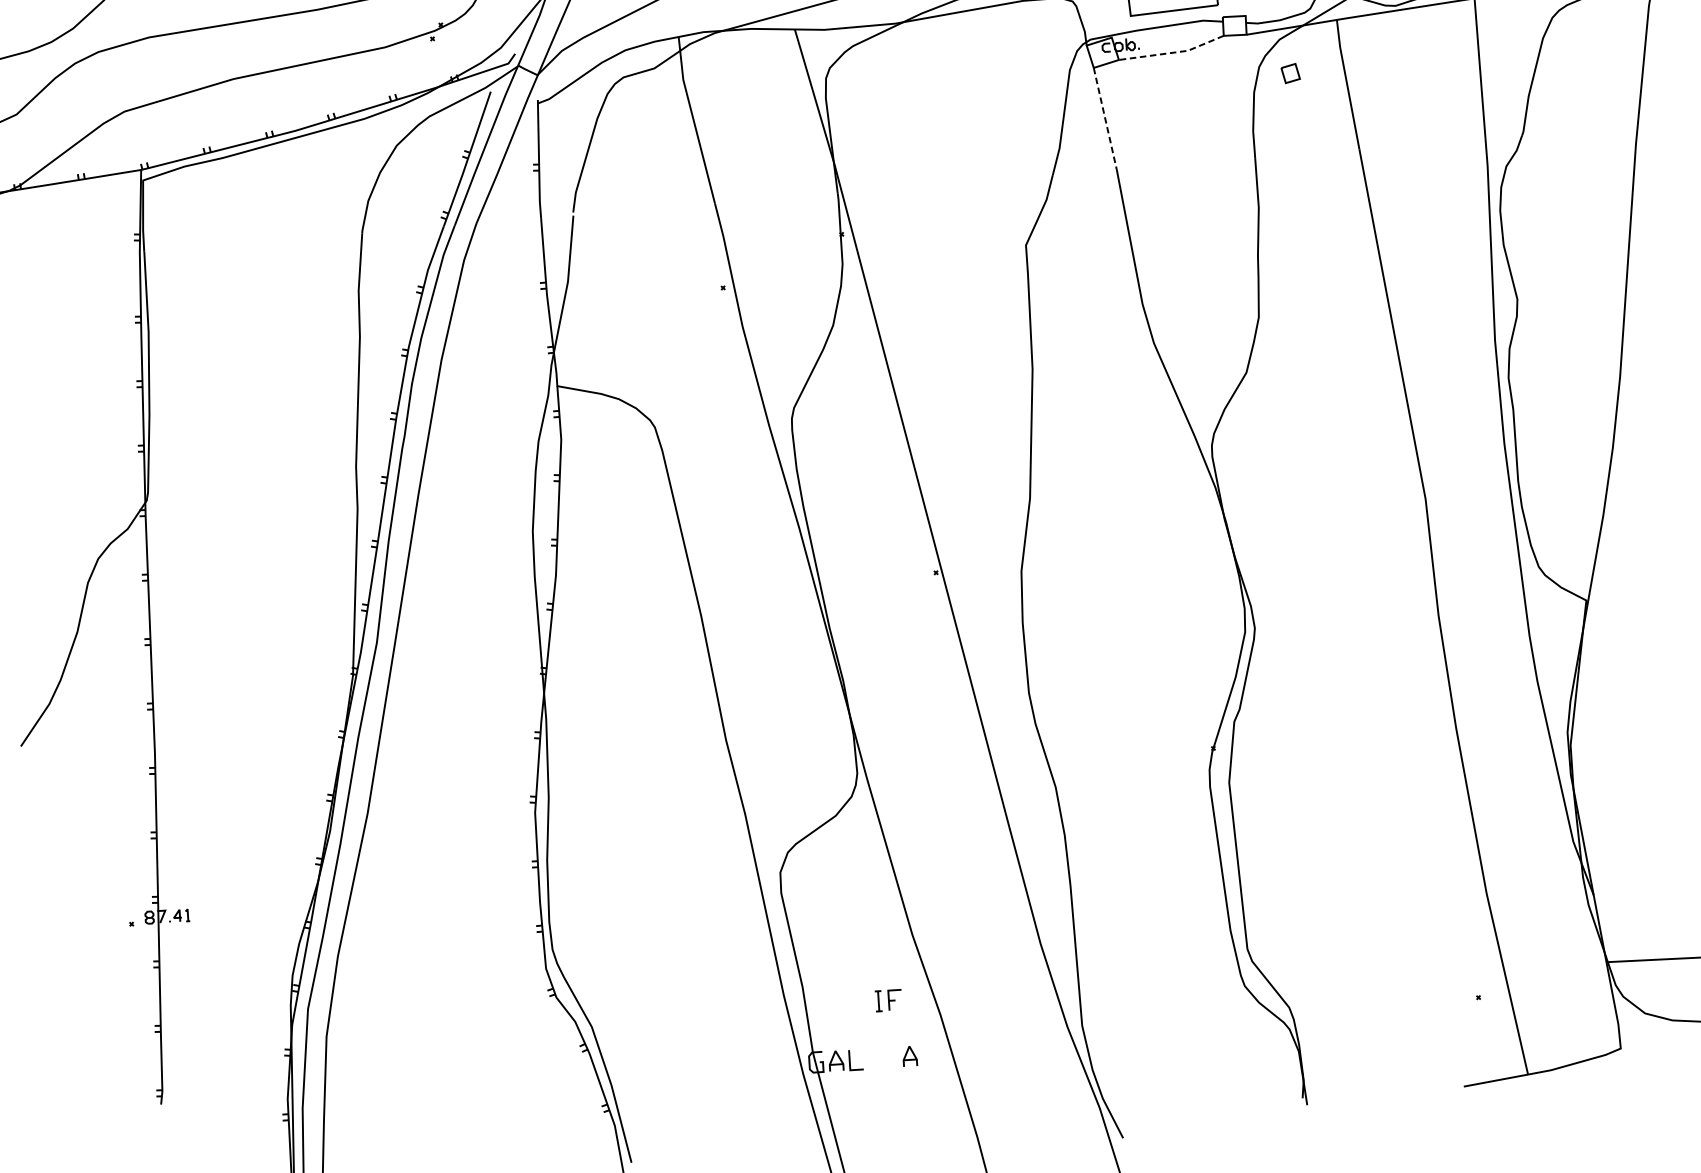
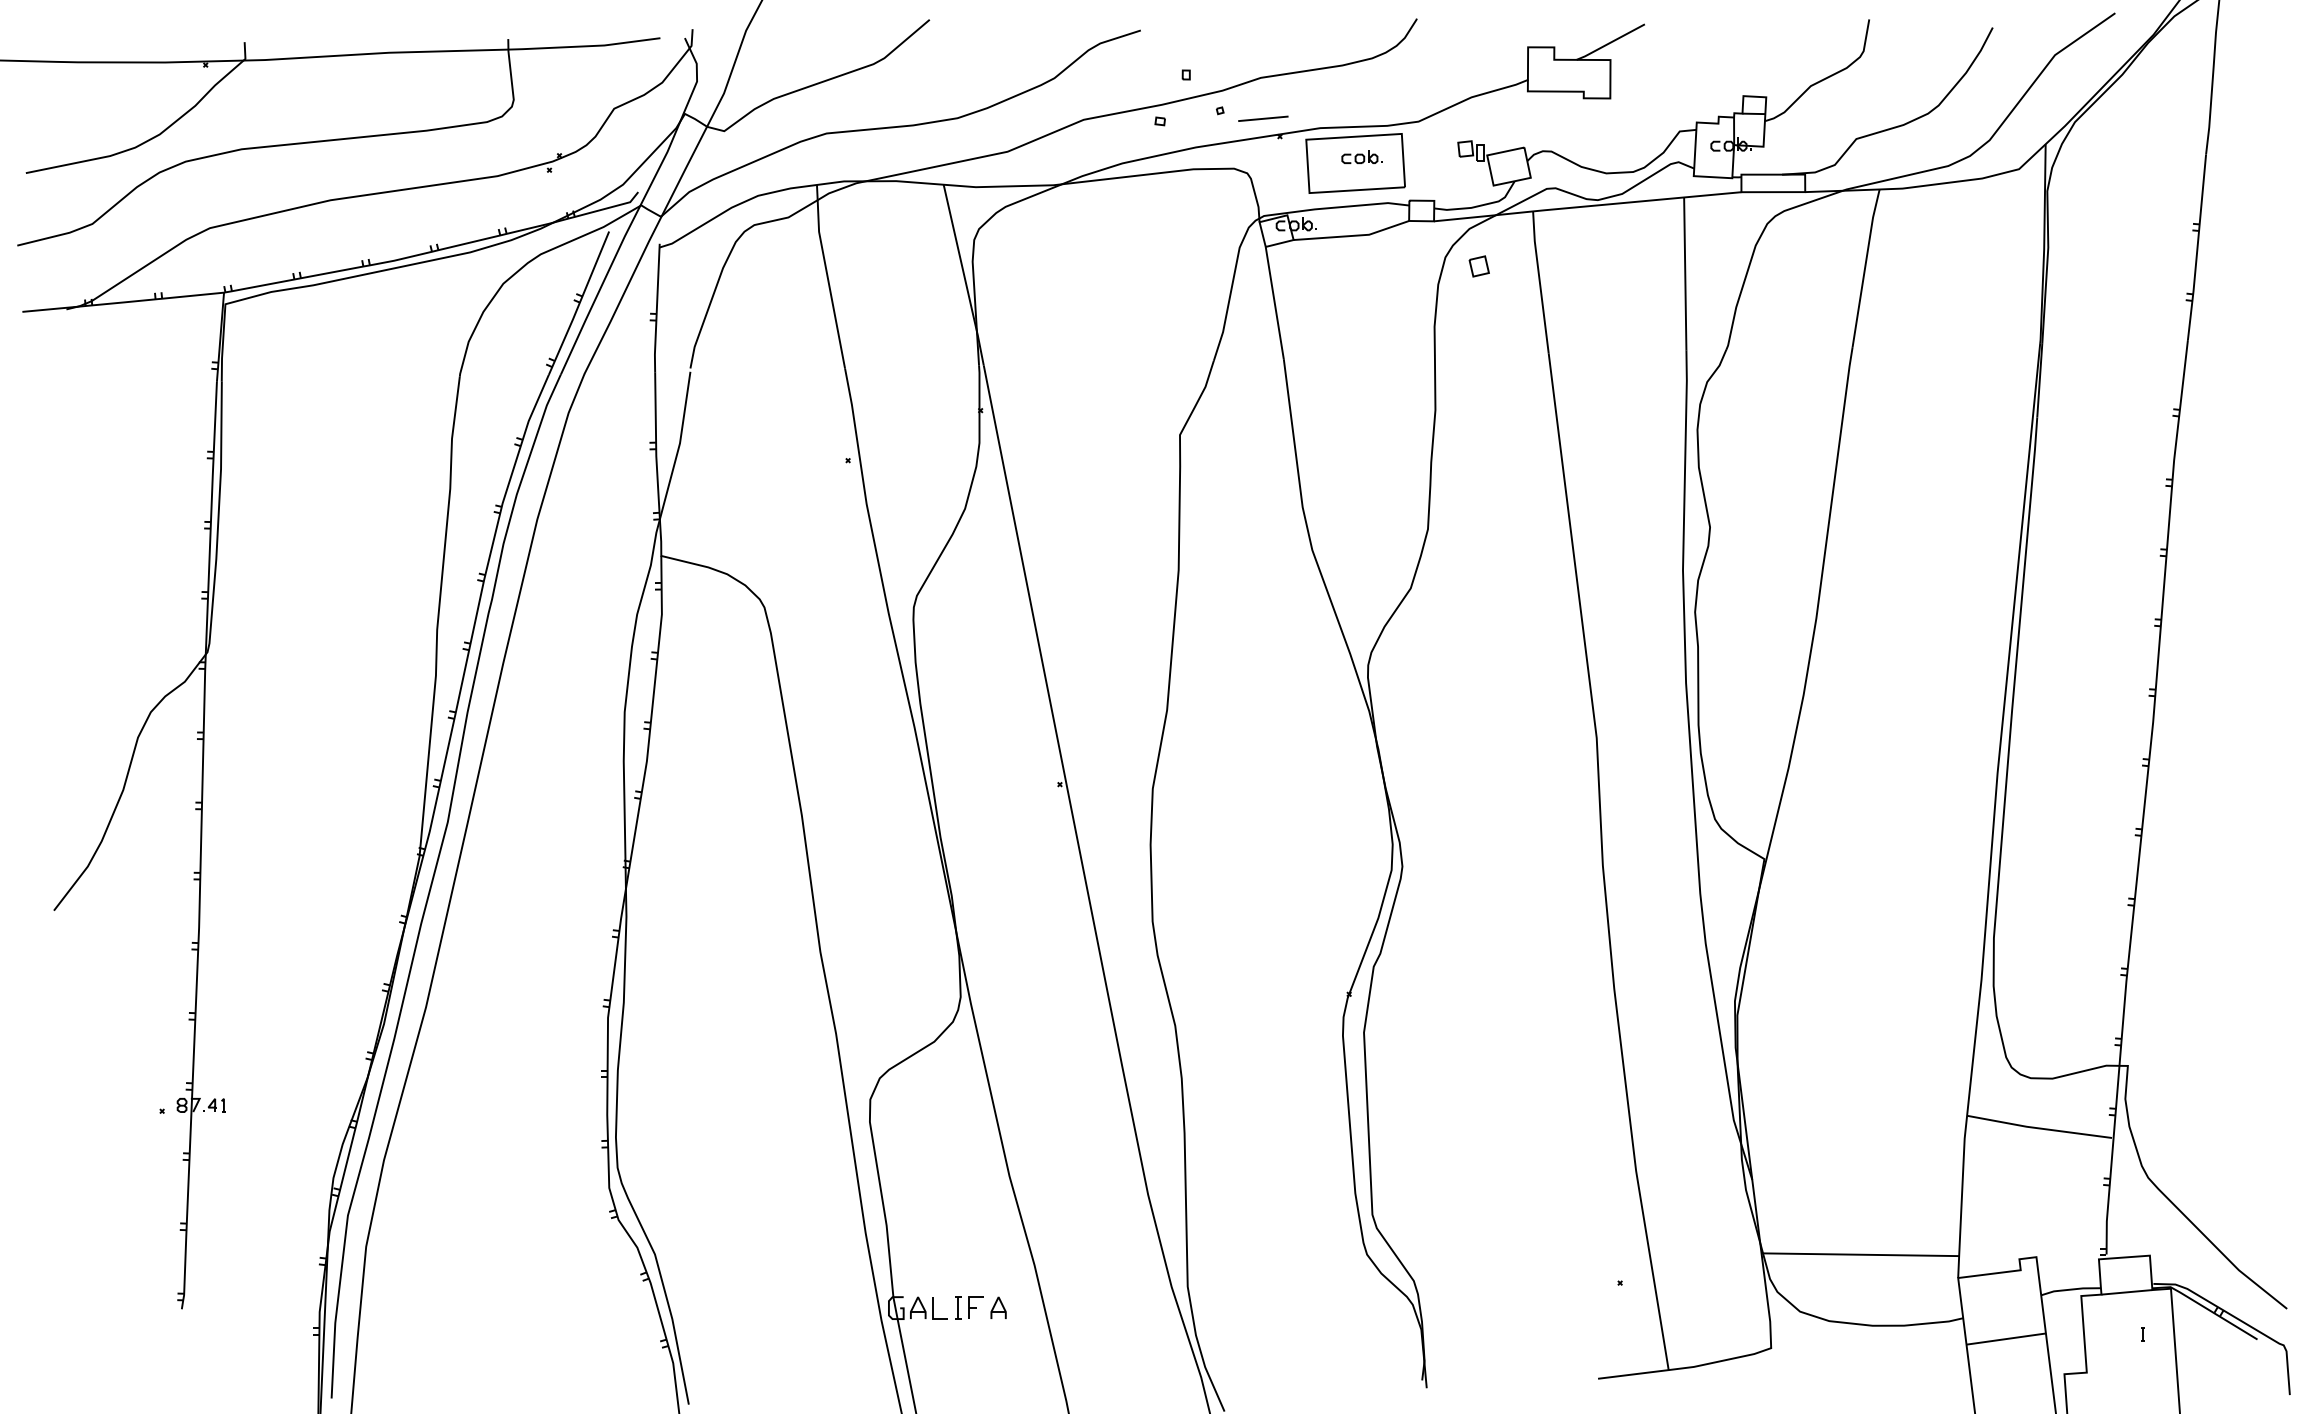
line: (1173, 52) -> (1353, 235), dashed -> solid
line: (1105, 119) -> (1274, 303), dashed -> solid
part: (888, 1000) -> (969, 1307), moved

